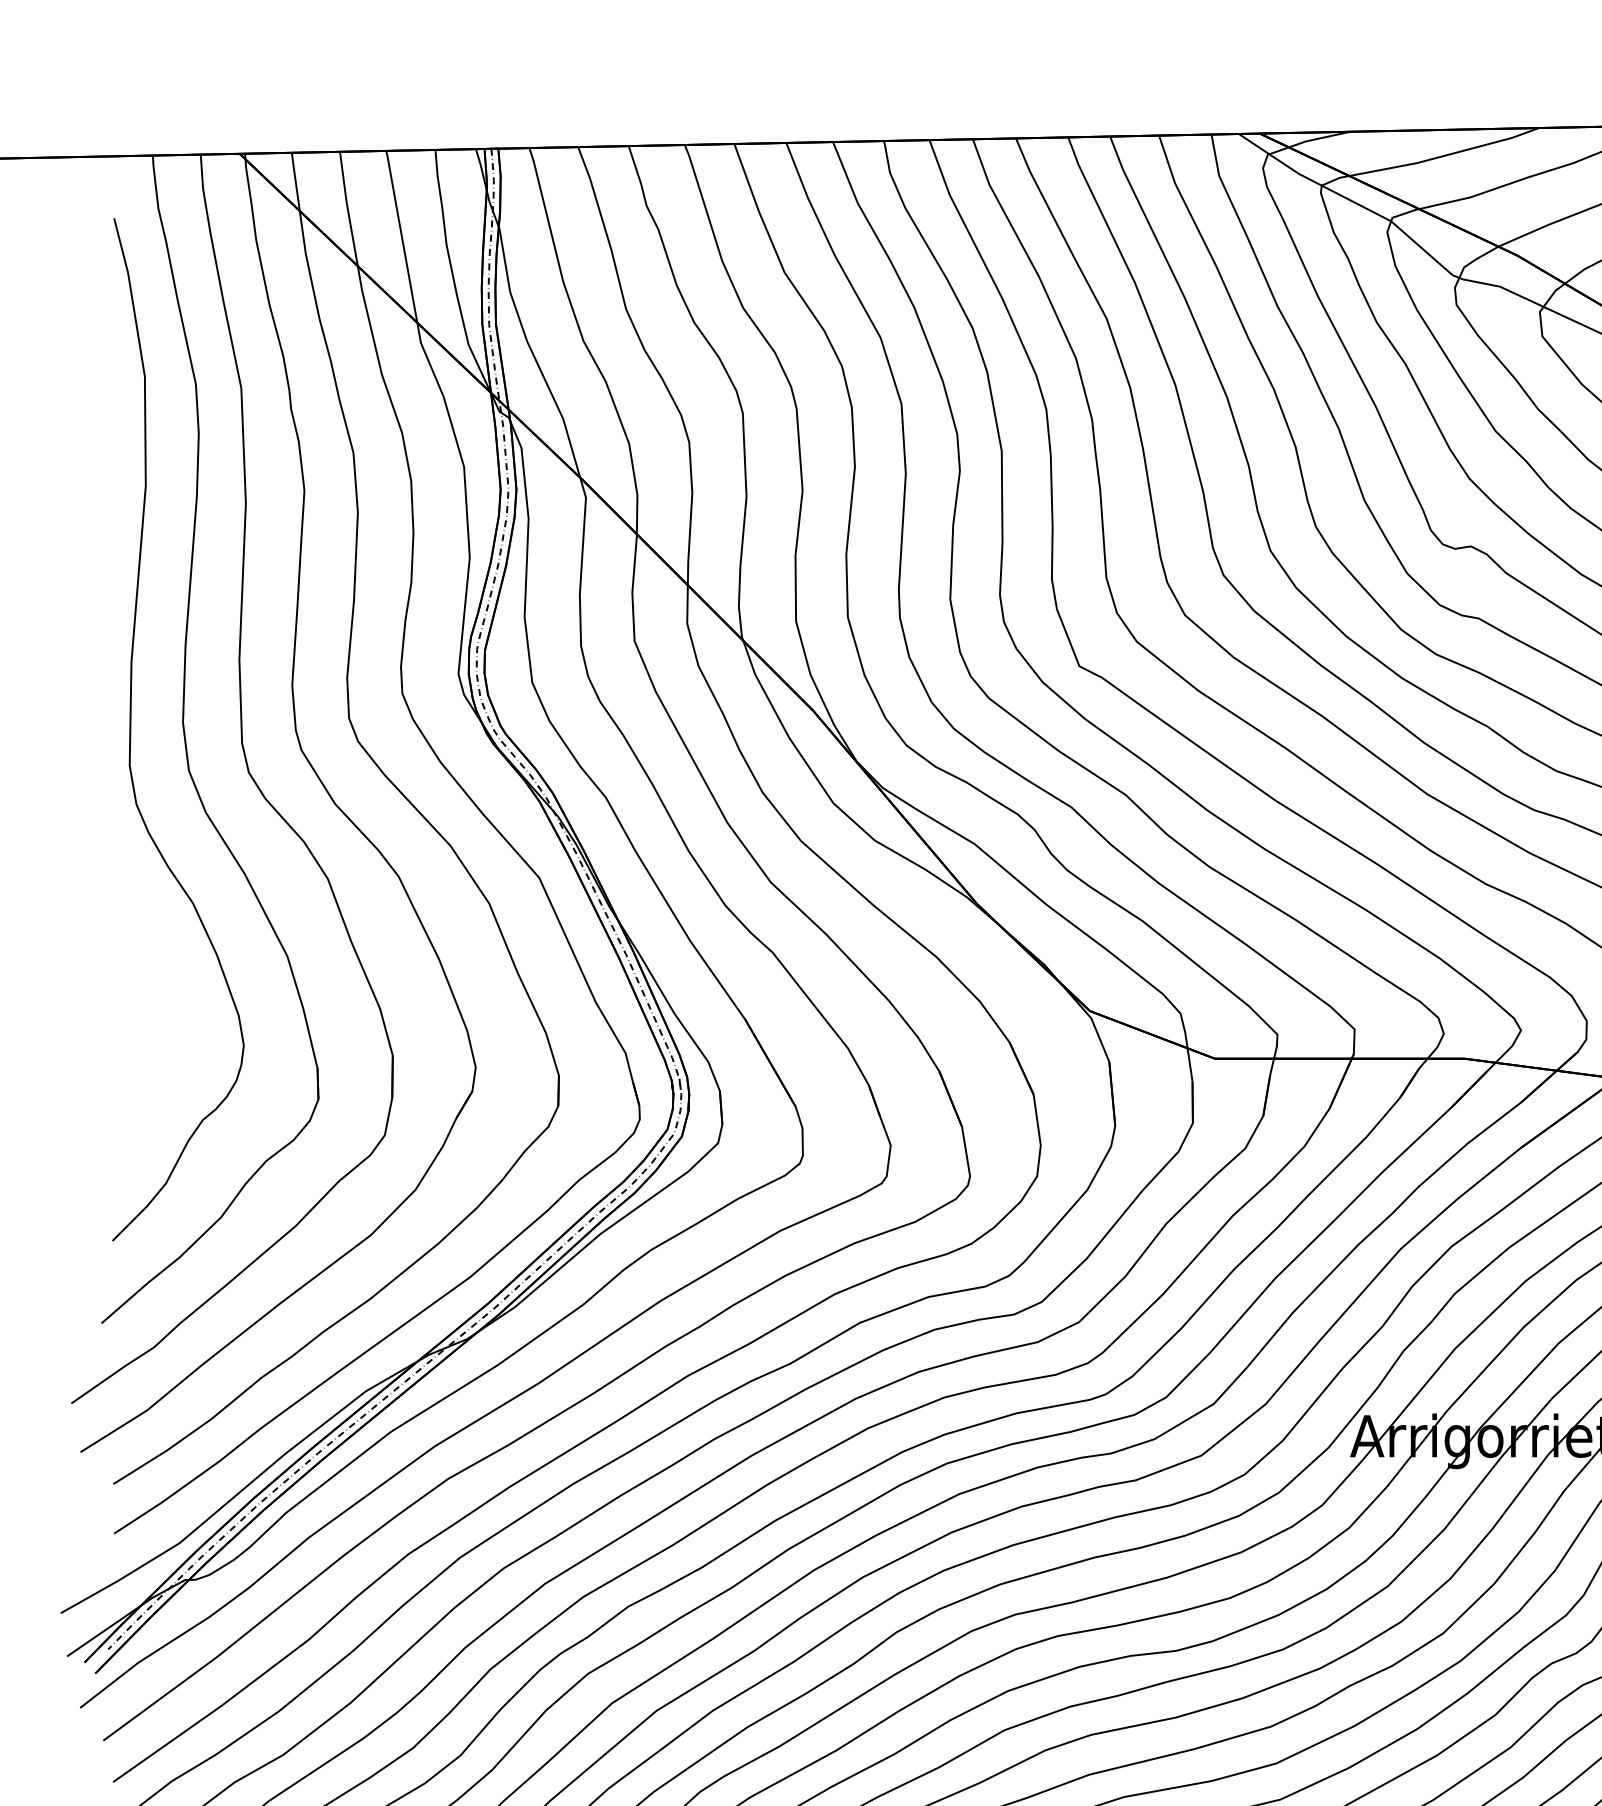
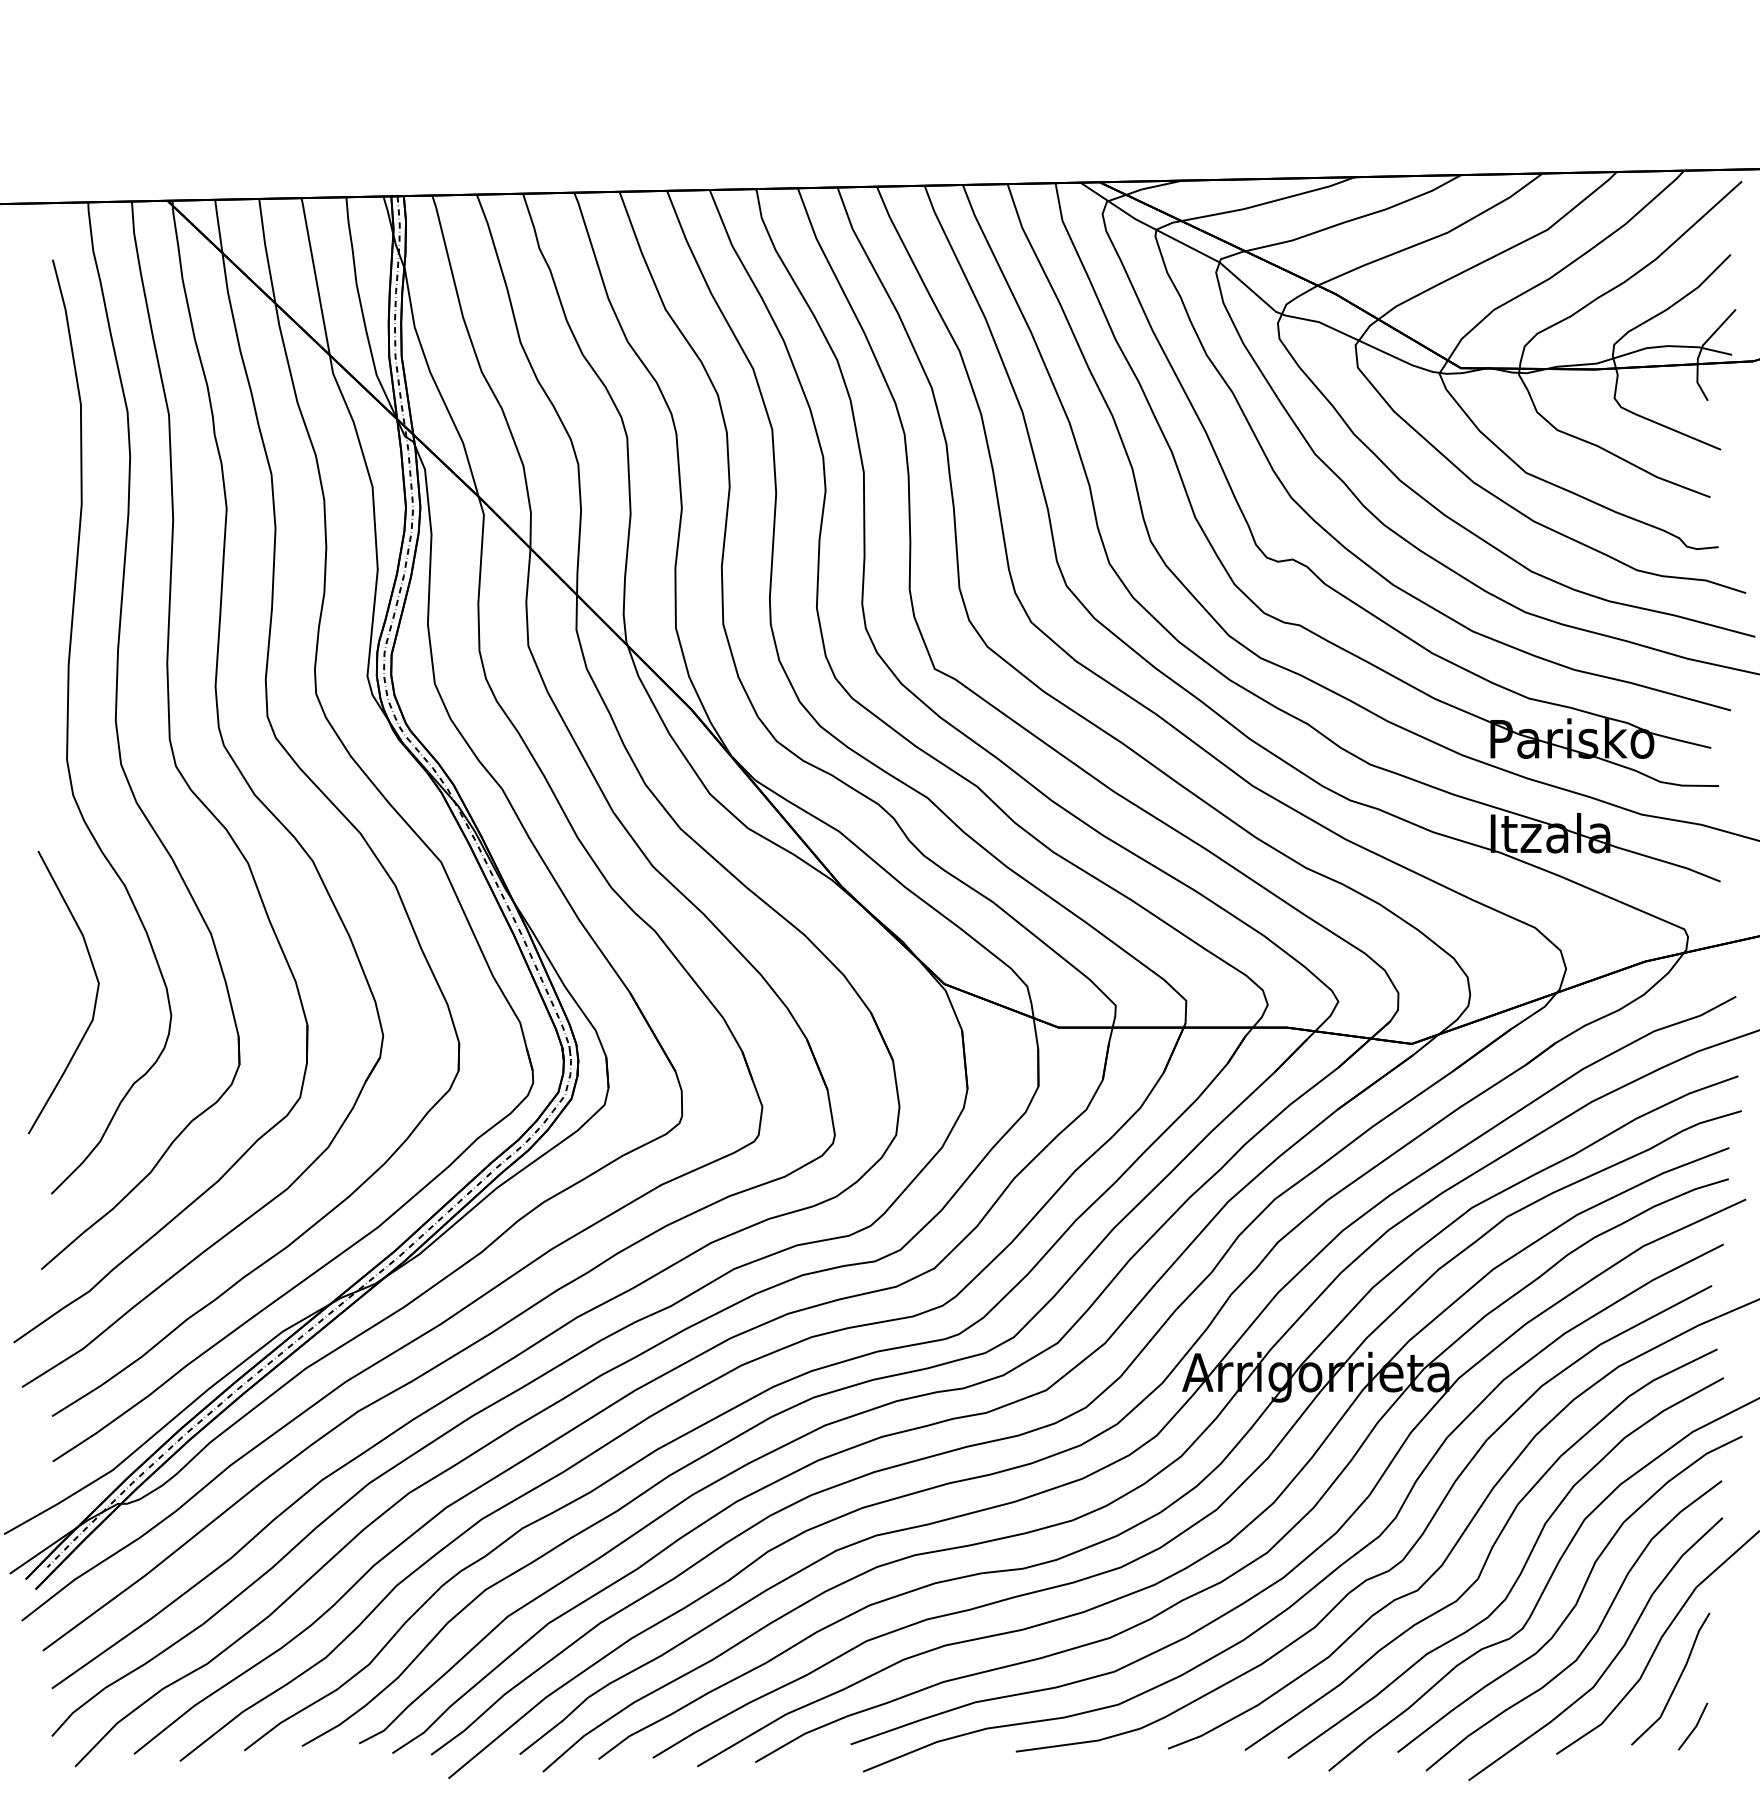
curve: (160, 1024) -> (95, 996), added

